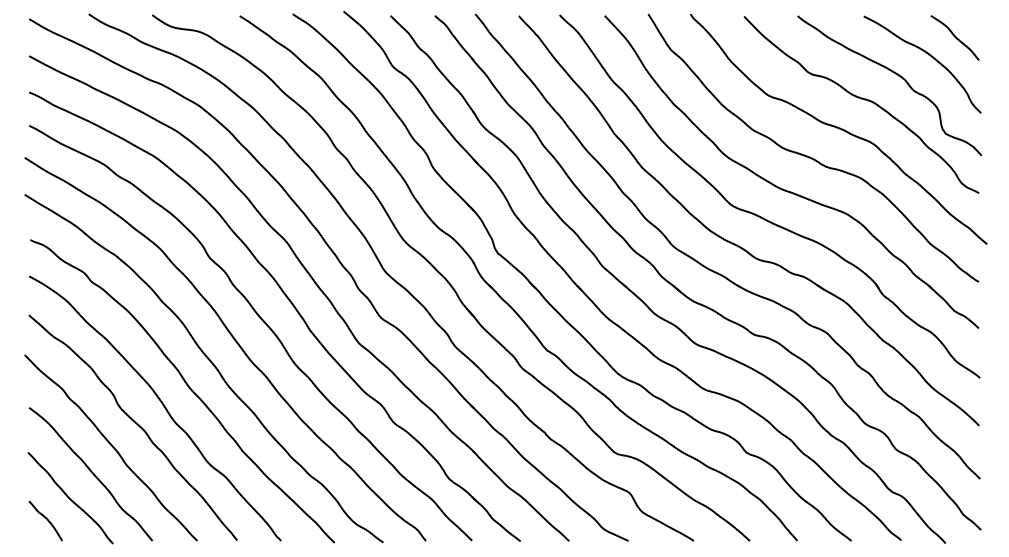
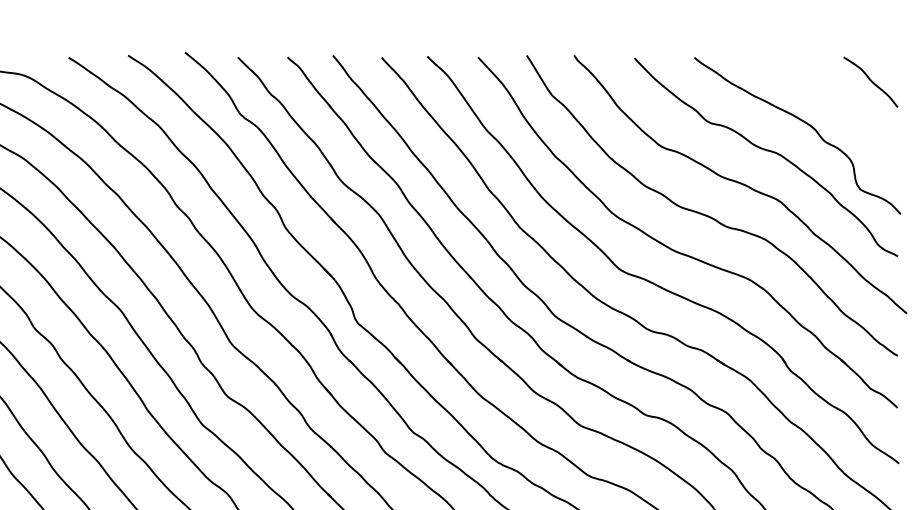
curve: (928, 55) -> (841, 101), removed

